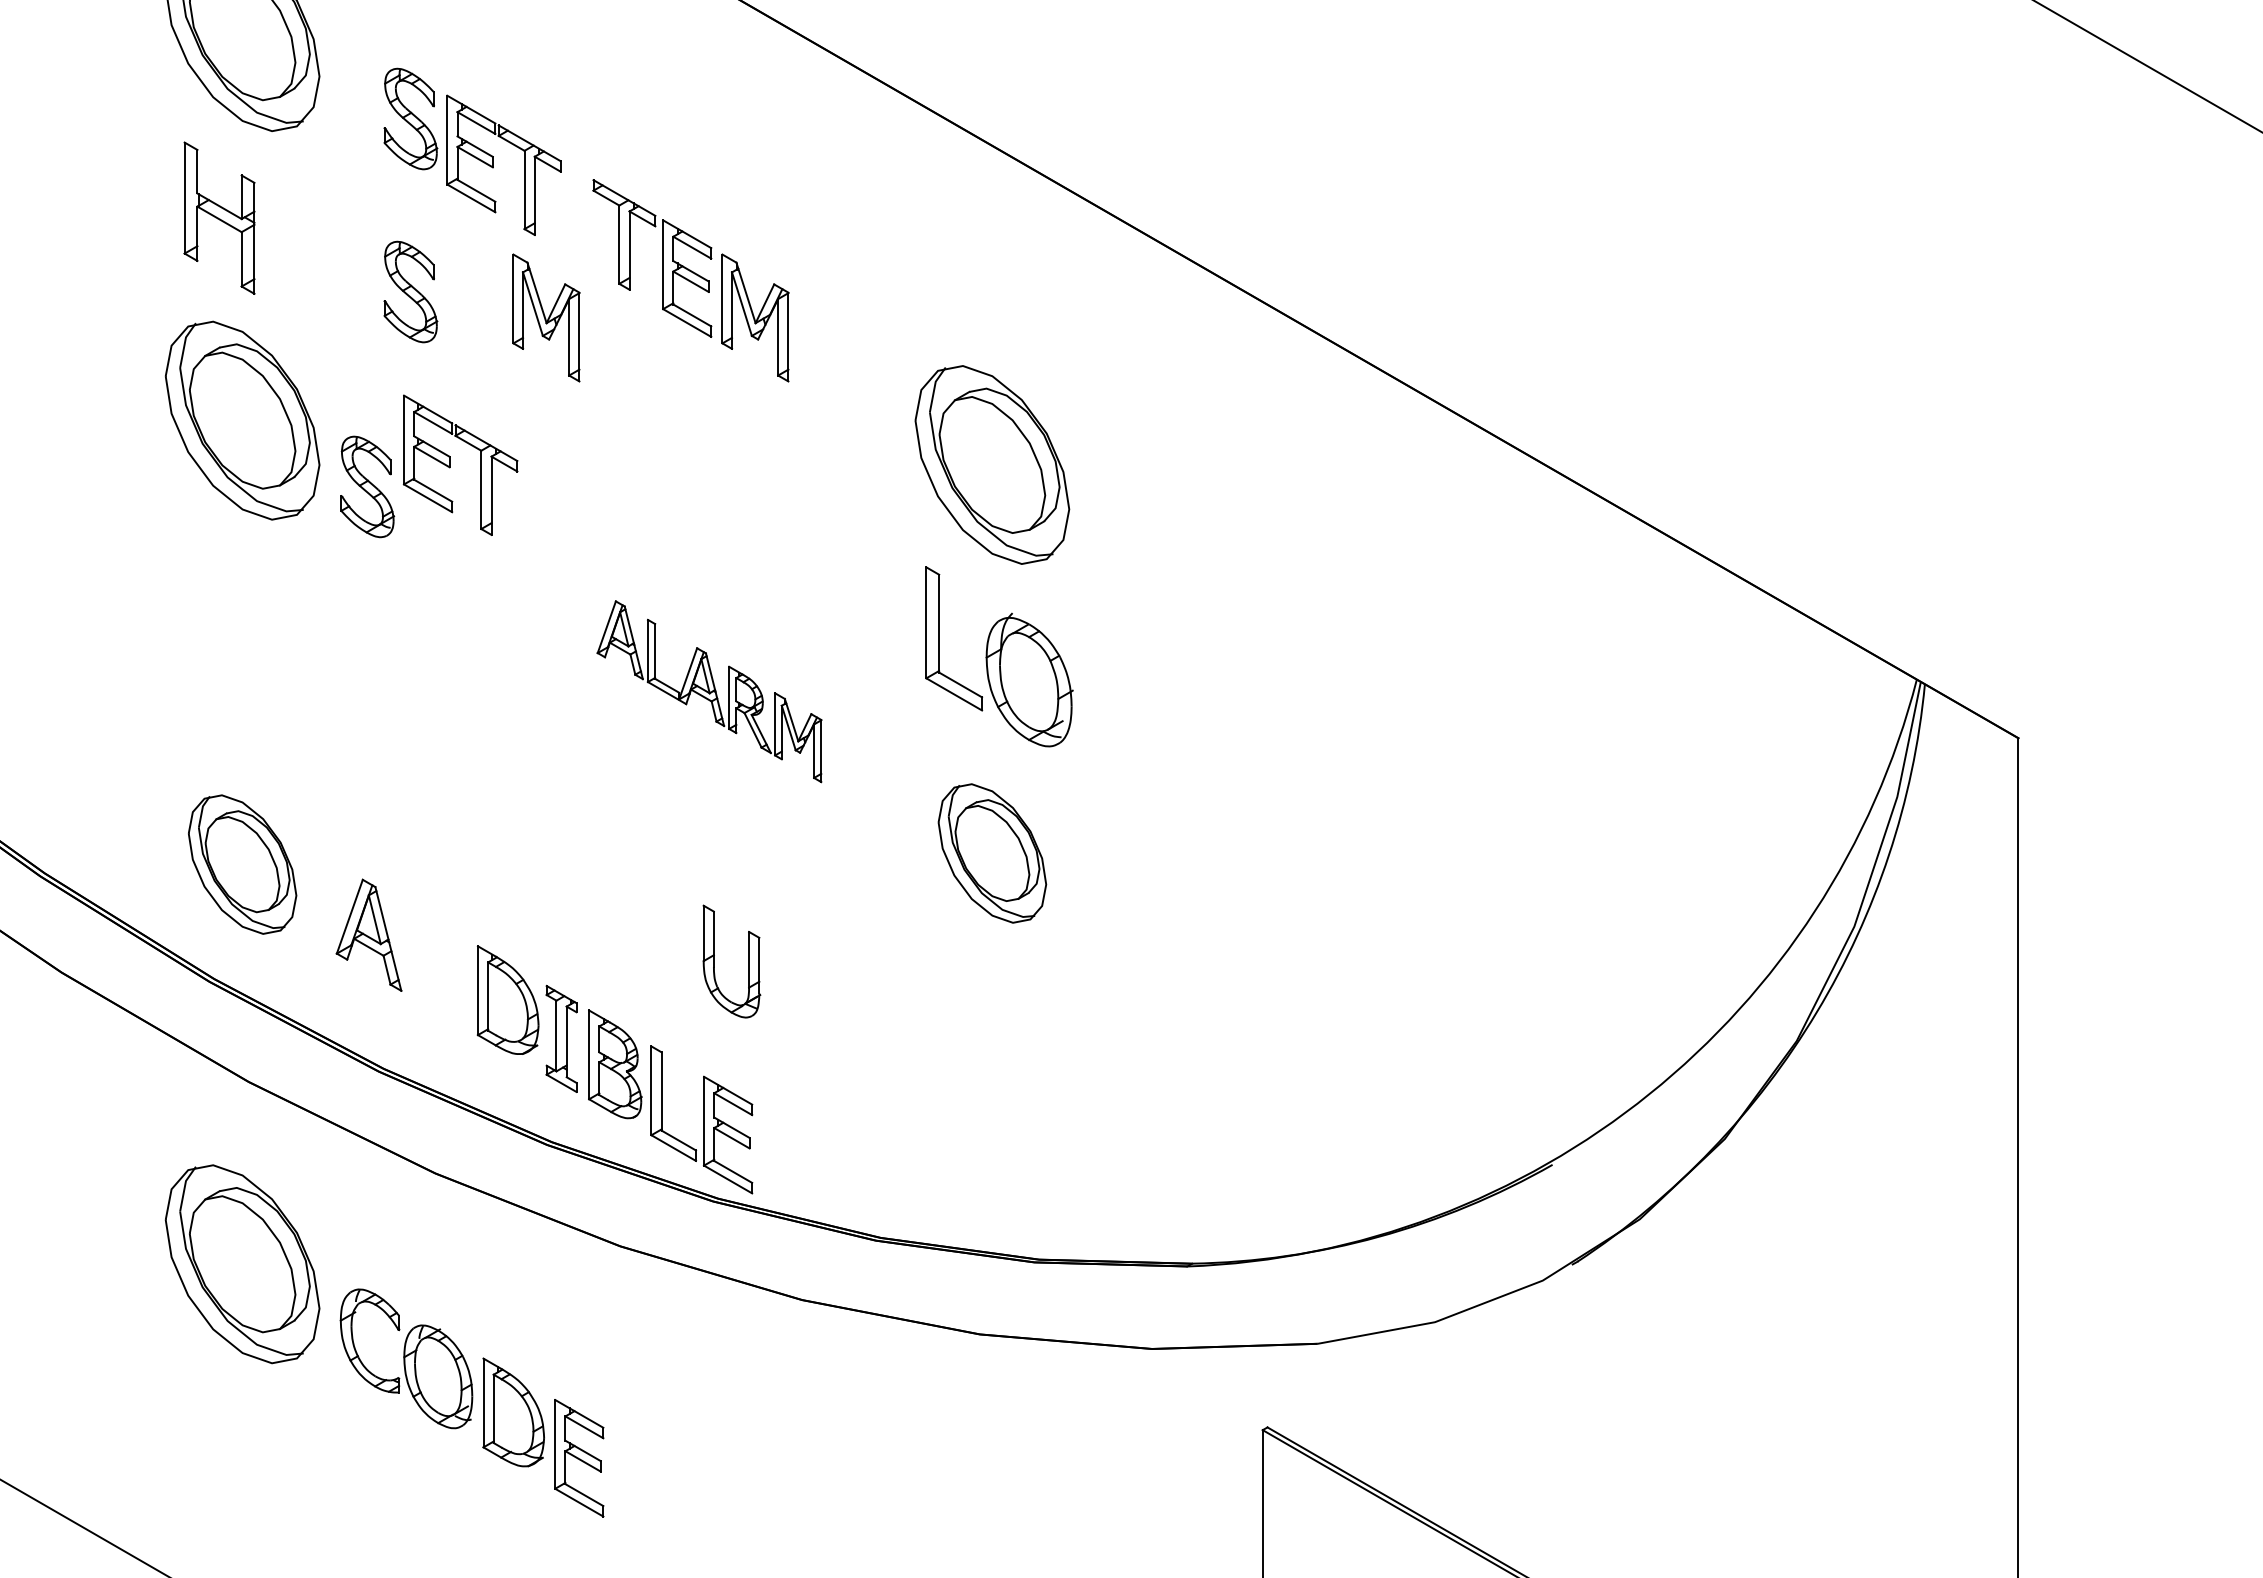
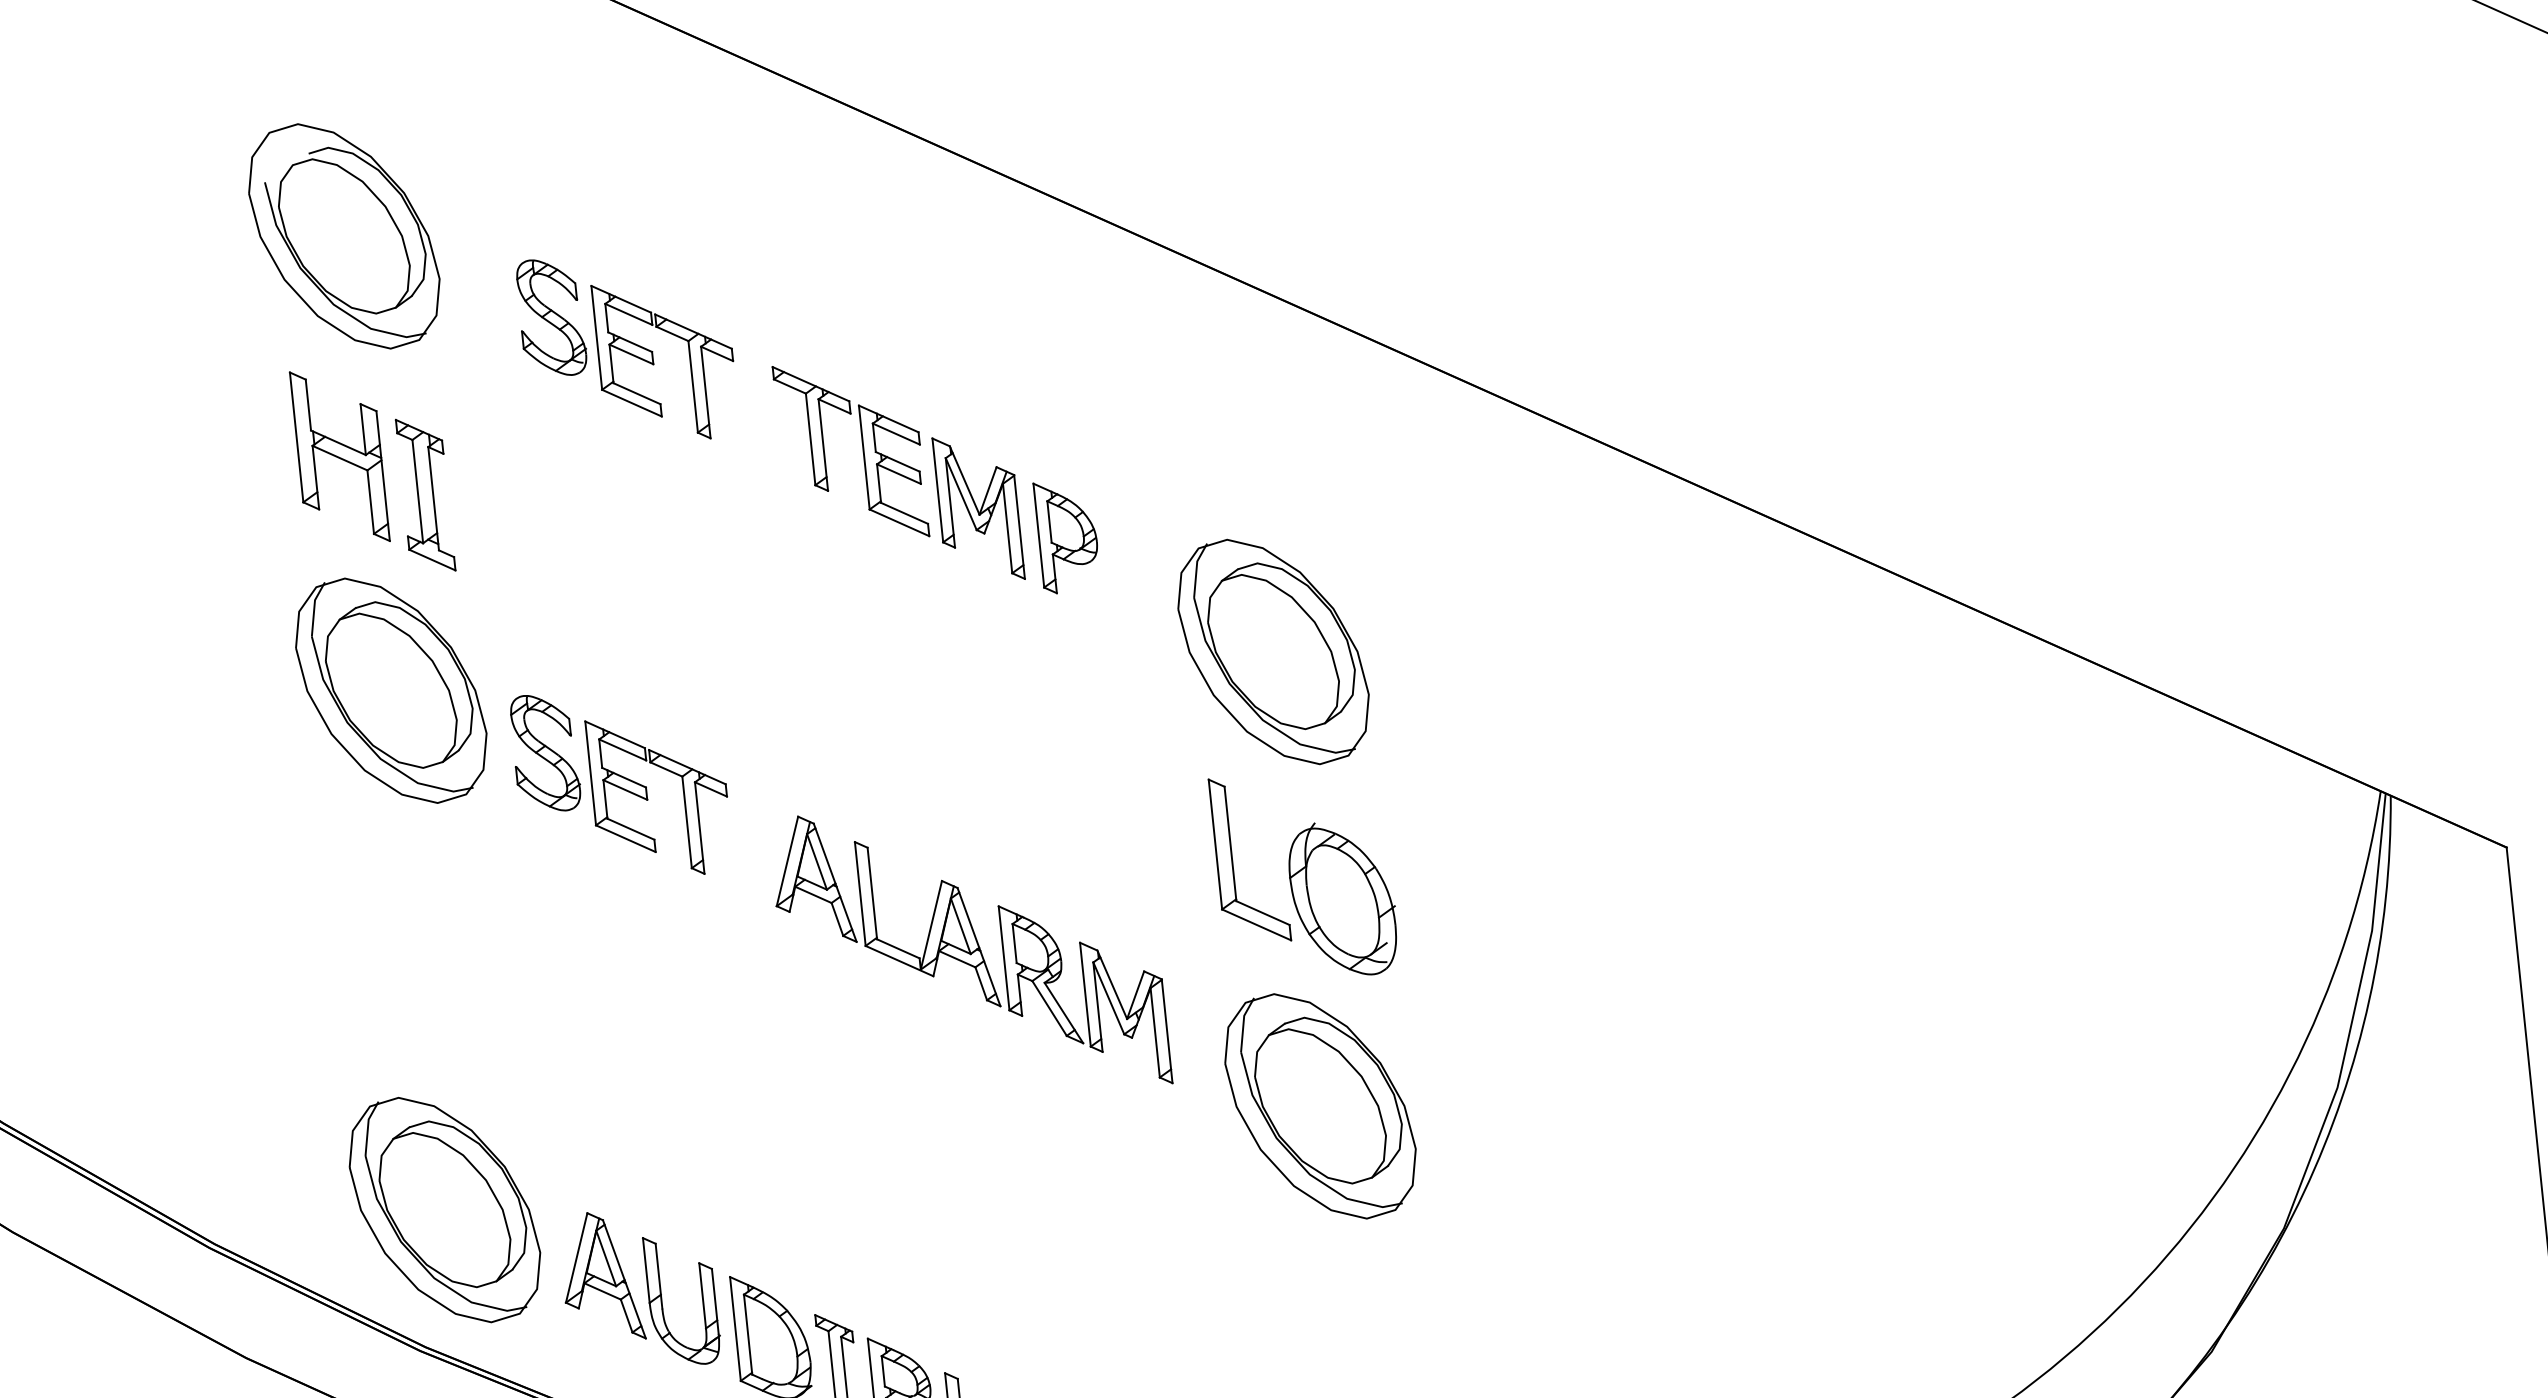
part: (288, 258) -> (425, 495), added
part: (410, 291) -> (572, 519), removed
part: (546, 317) -> (734, 533), removed
part: (827, 348) -> (1066, 535), added
part: (450, 464) -> (647, 796), moved
part: (709, 691) -> (970, 951), size x1.43
part: (992, 853) -> (1320, 1106), size x1.43
part: (242, 864) -> (444, 1209), size x1.43
part: (714, 961) -> (662, 1302), moved

